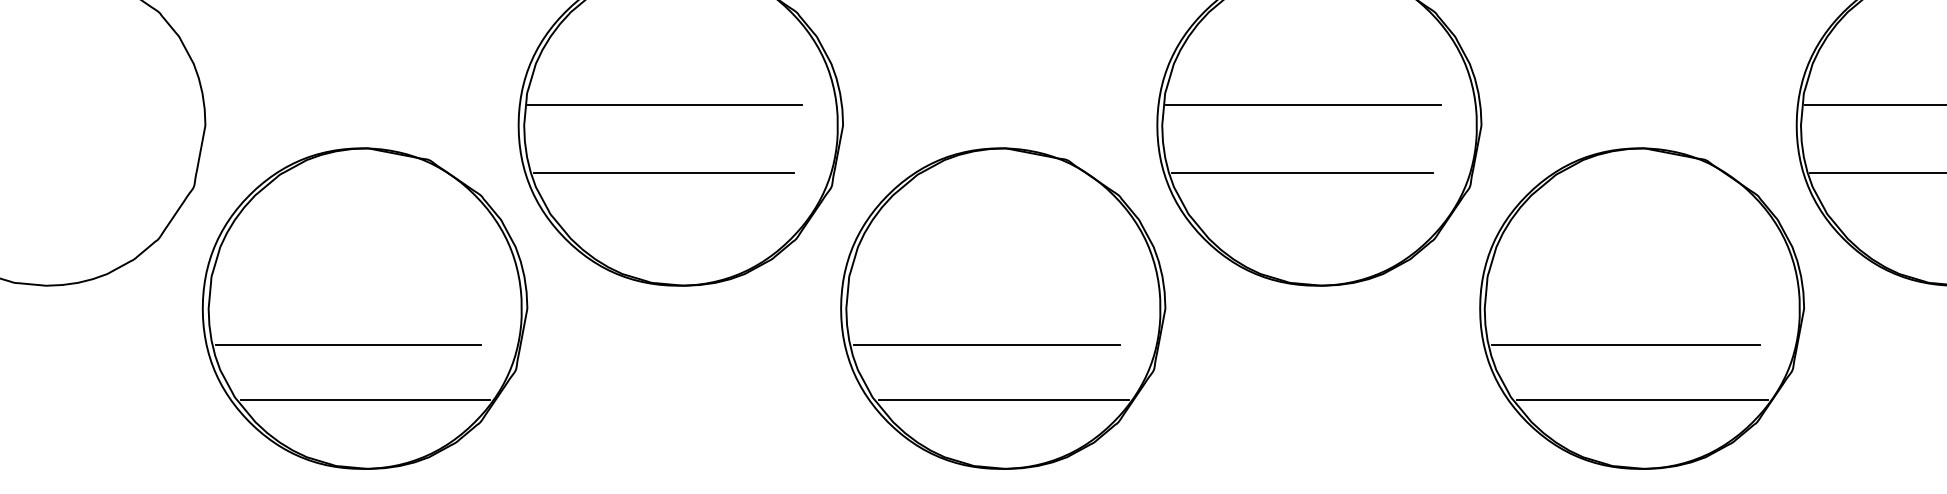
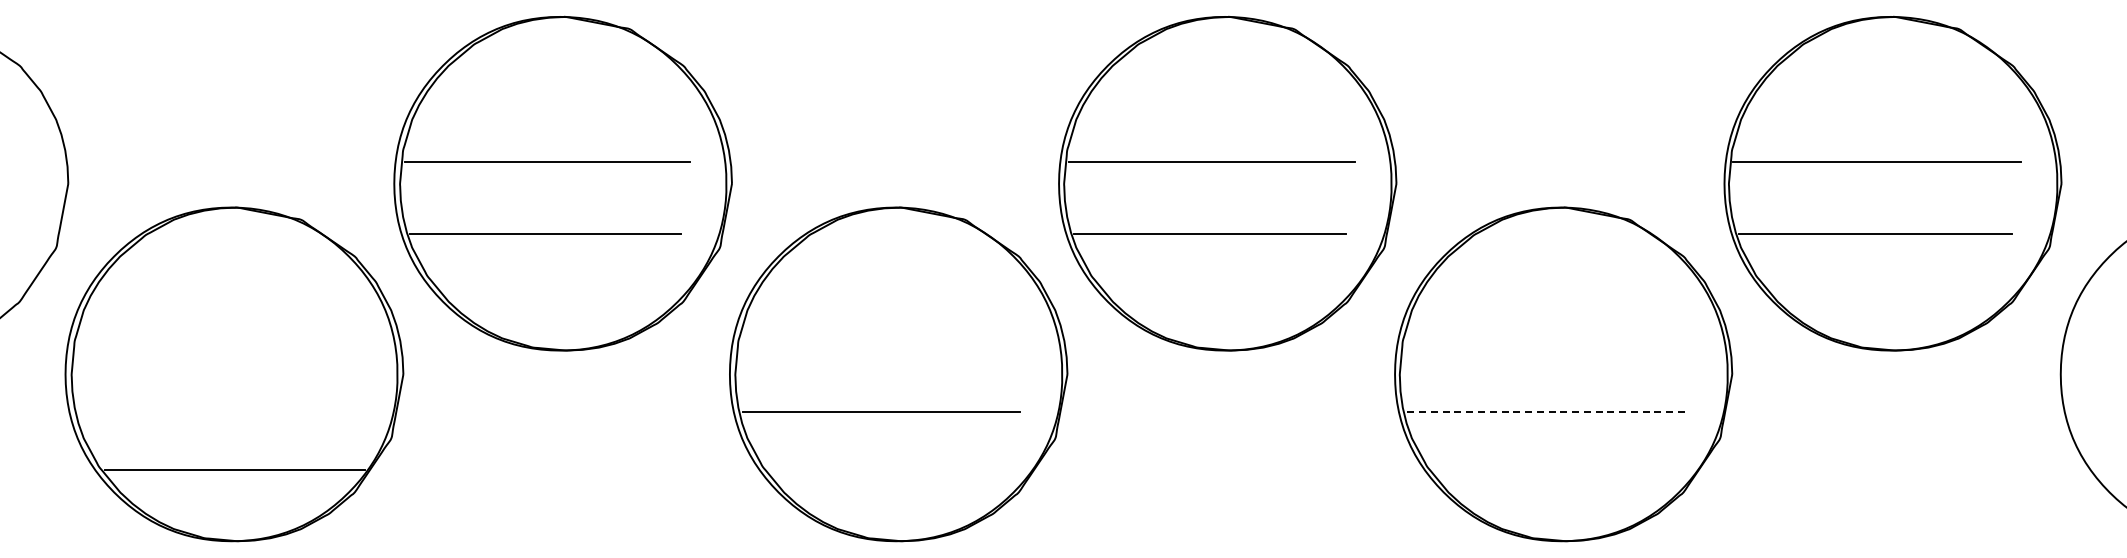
line: (347, 345) -> (216, 412), removed
line: (1626, 345) -> (1547, 412), solid -> dashed
line: (1004, 400) -> (899, 469), removed
line: (1642, 400) -> (1563, 469), removed

